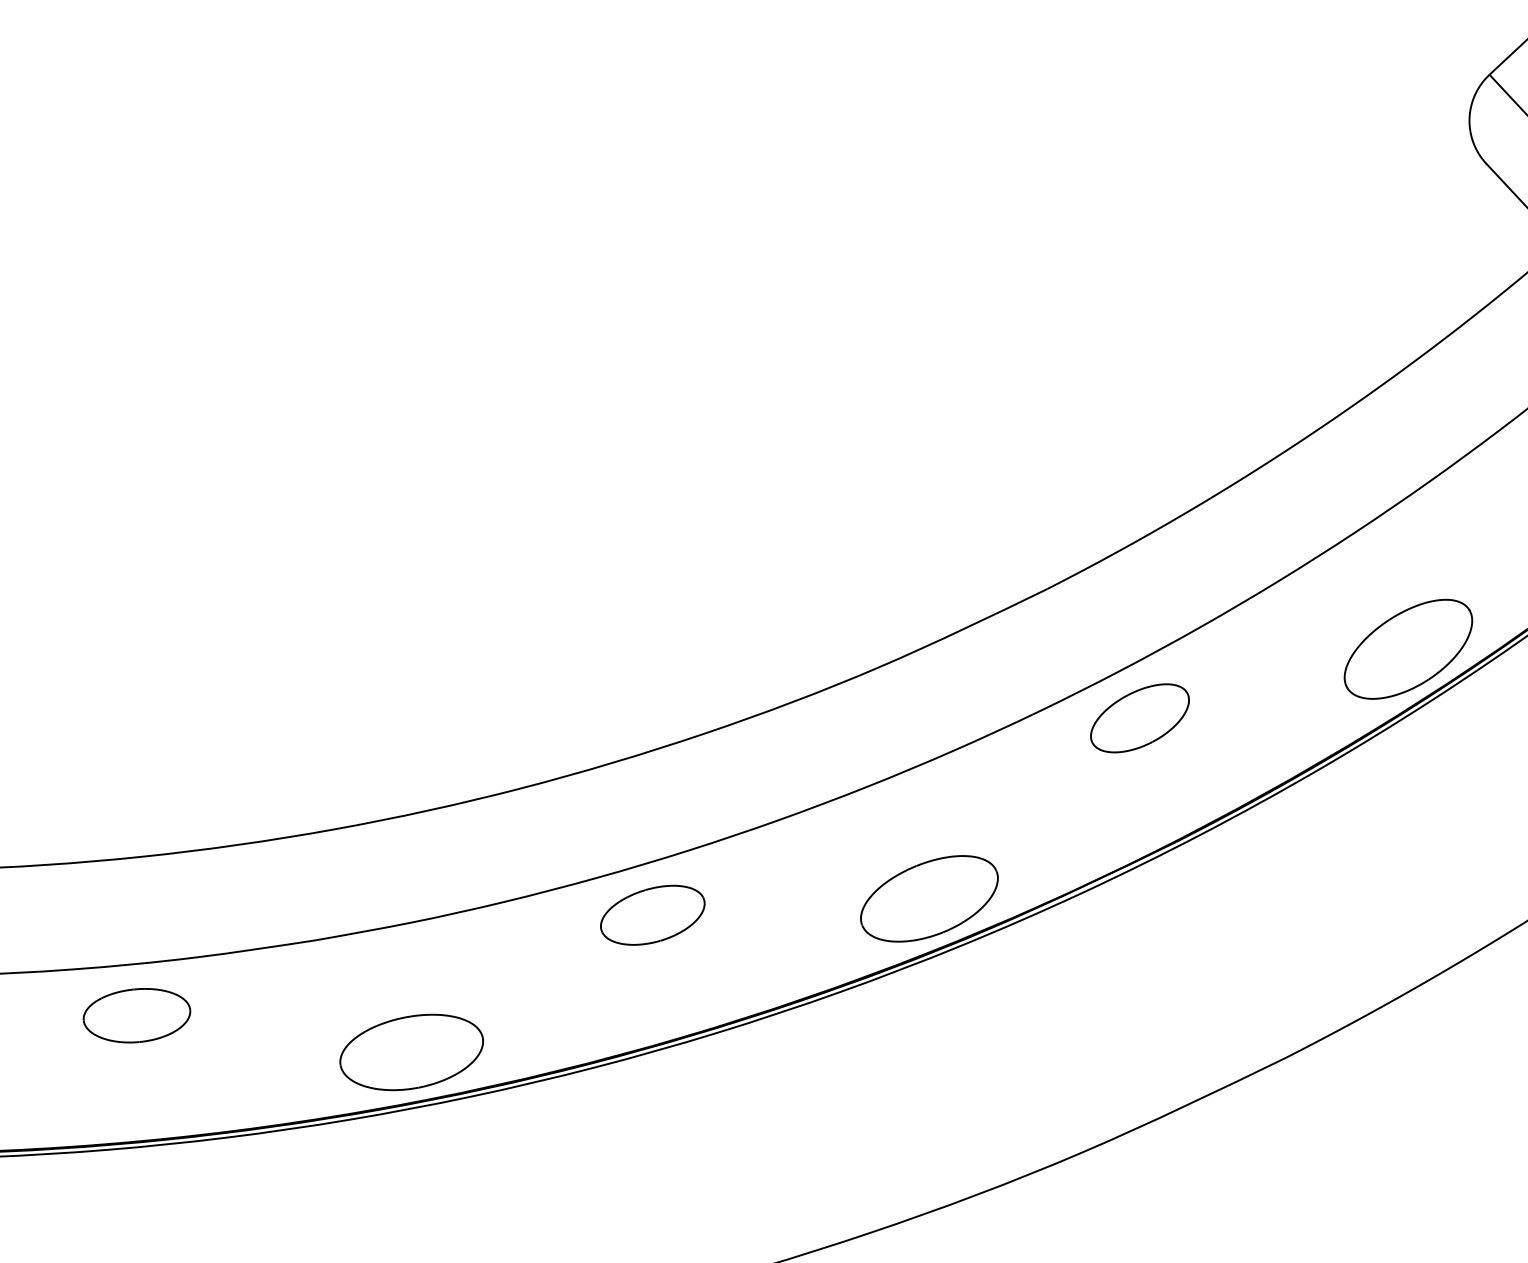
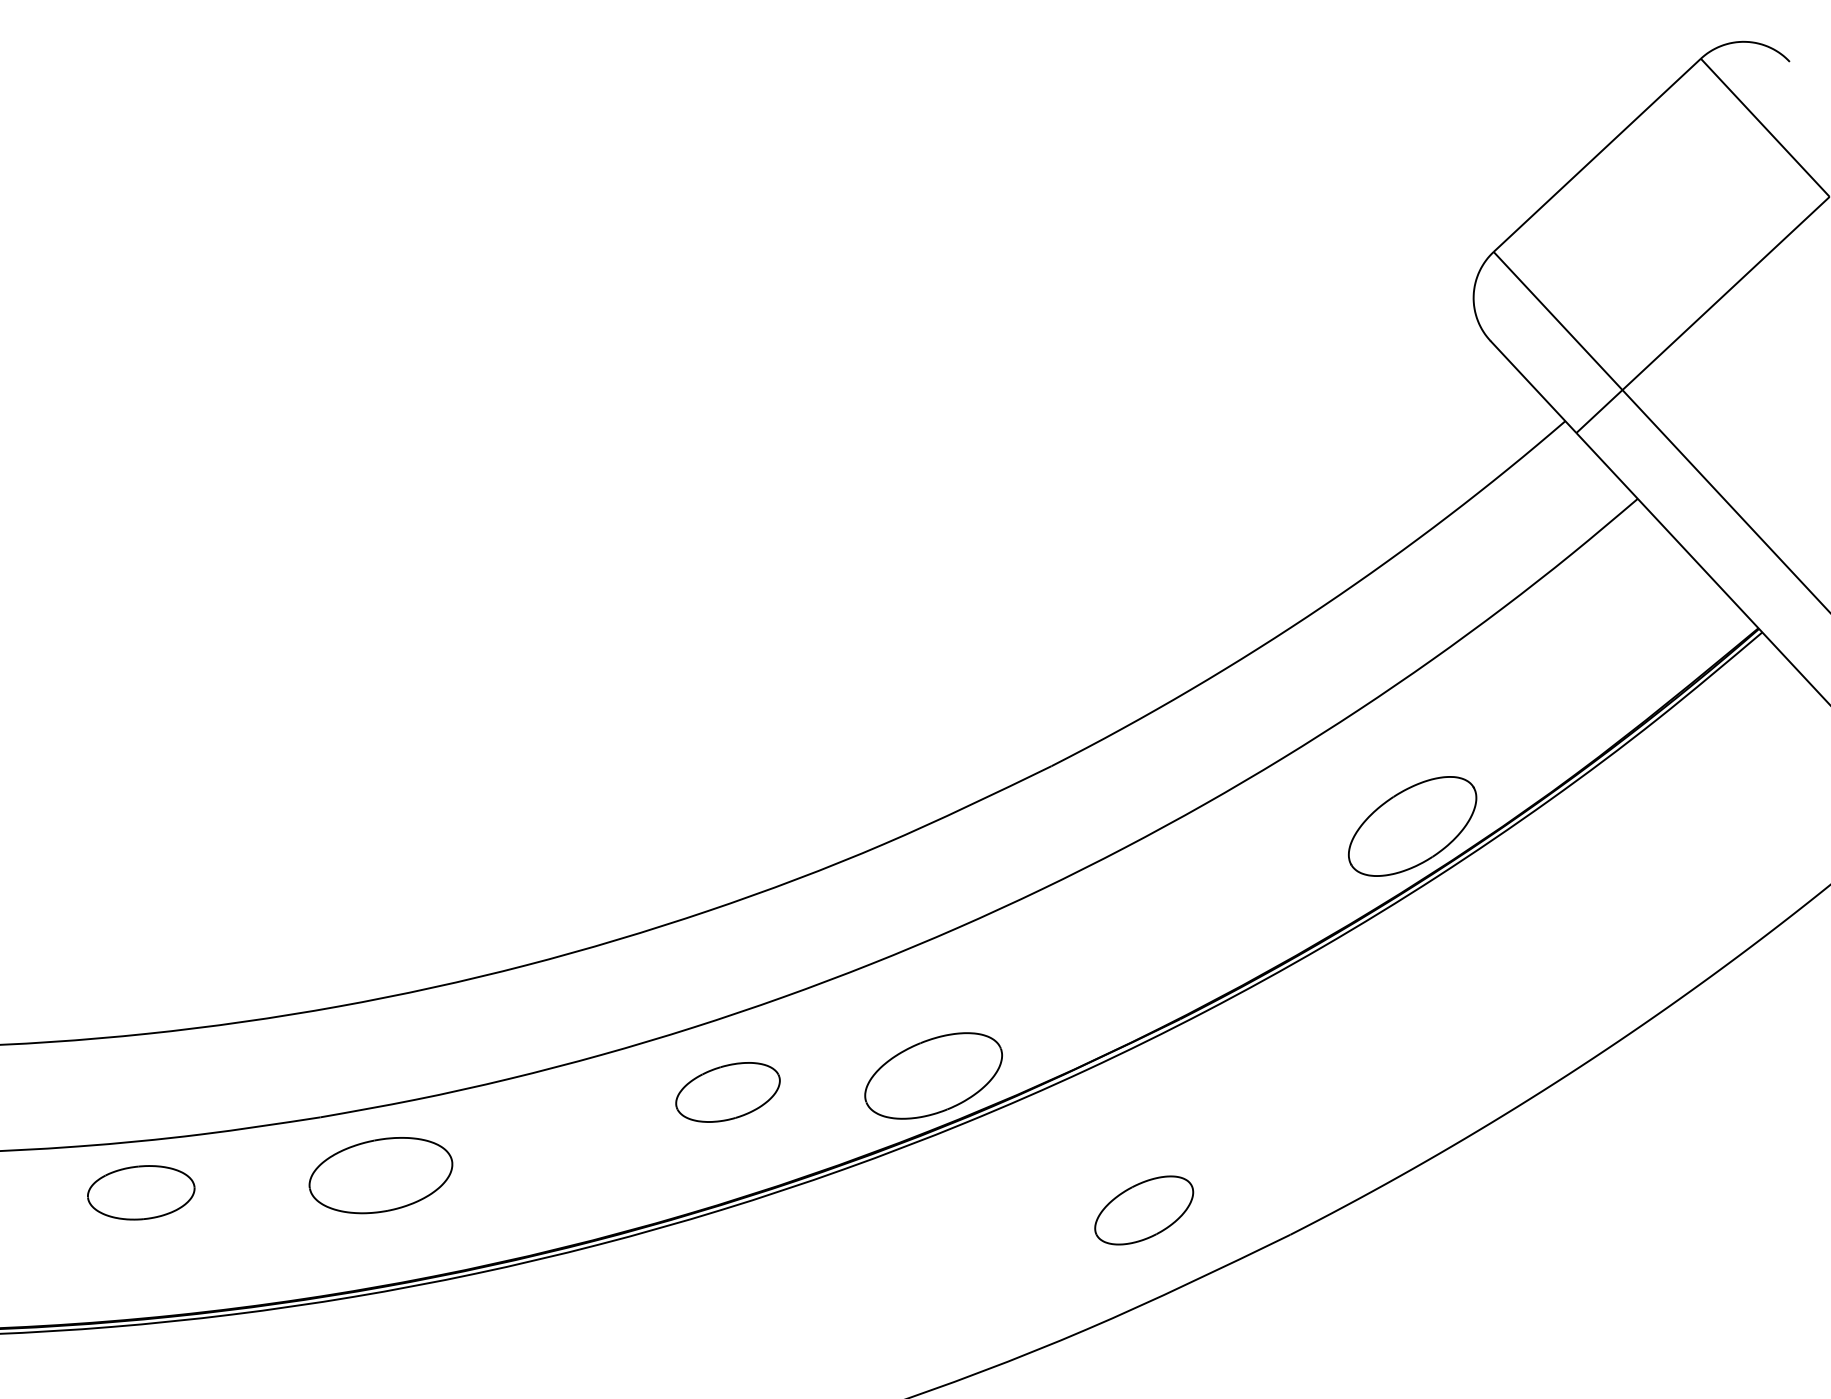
part: (1140, 718) -> (1144, 1210), moved
part: (652, 915) -> (727, 1092), moved
part: (411, 1052) -> (380, 1175), moved

